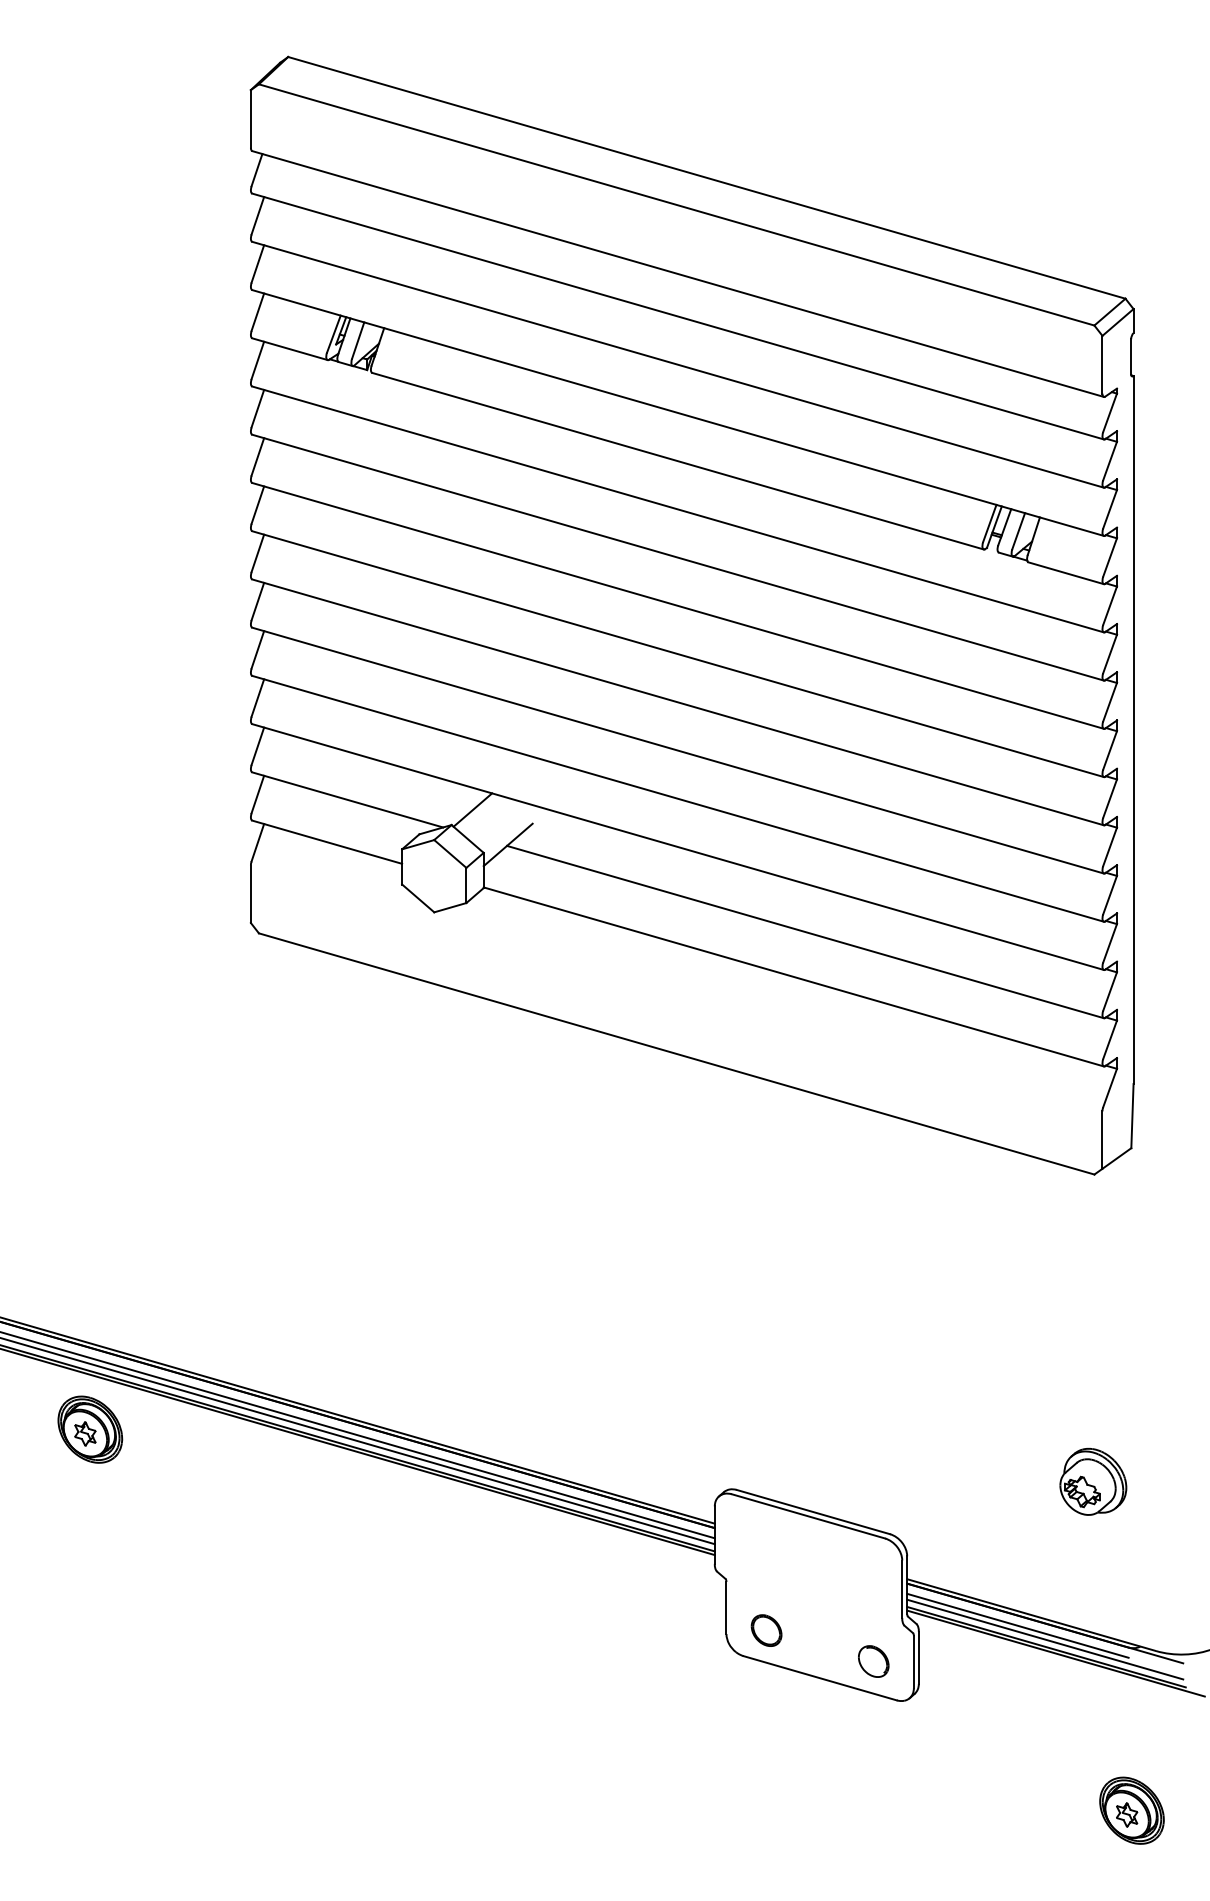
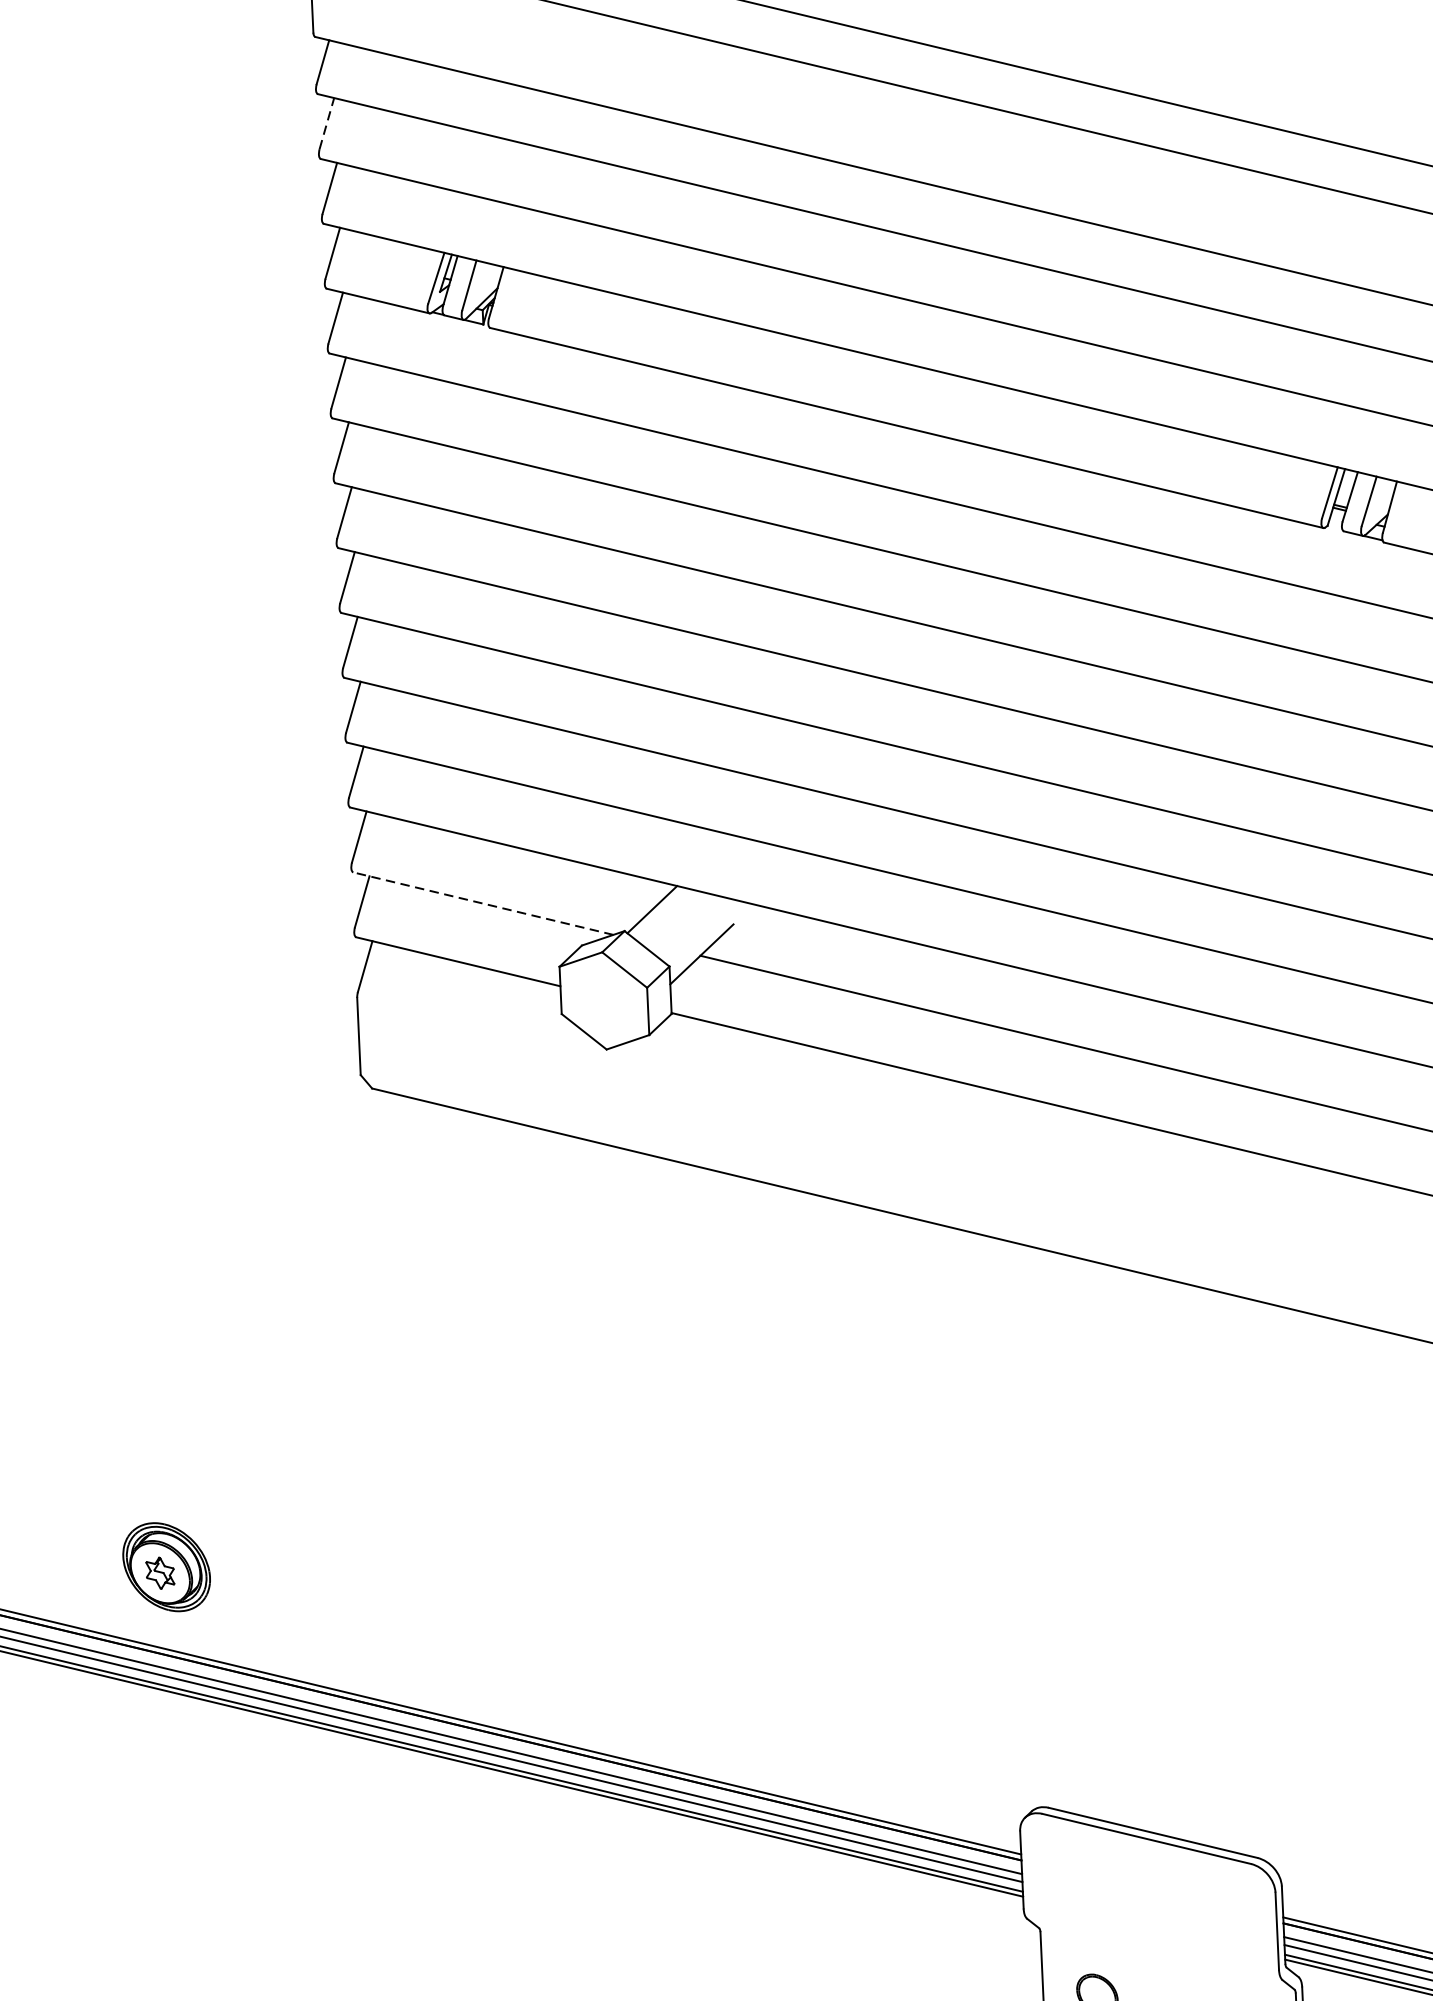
line: (257, 215) -> (326, 123), solid -> dashed
line: (347, 799) -> (483, 903), solid -> dashed
part: (90, 1429) -> (166, 1566), moved

